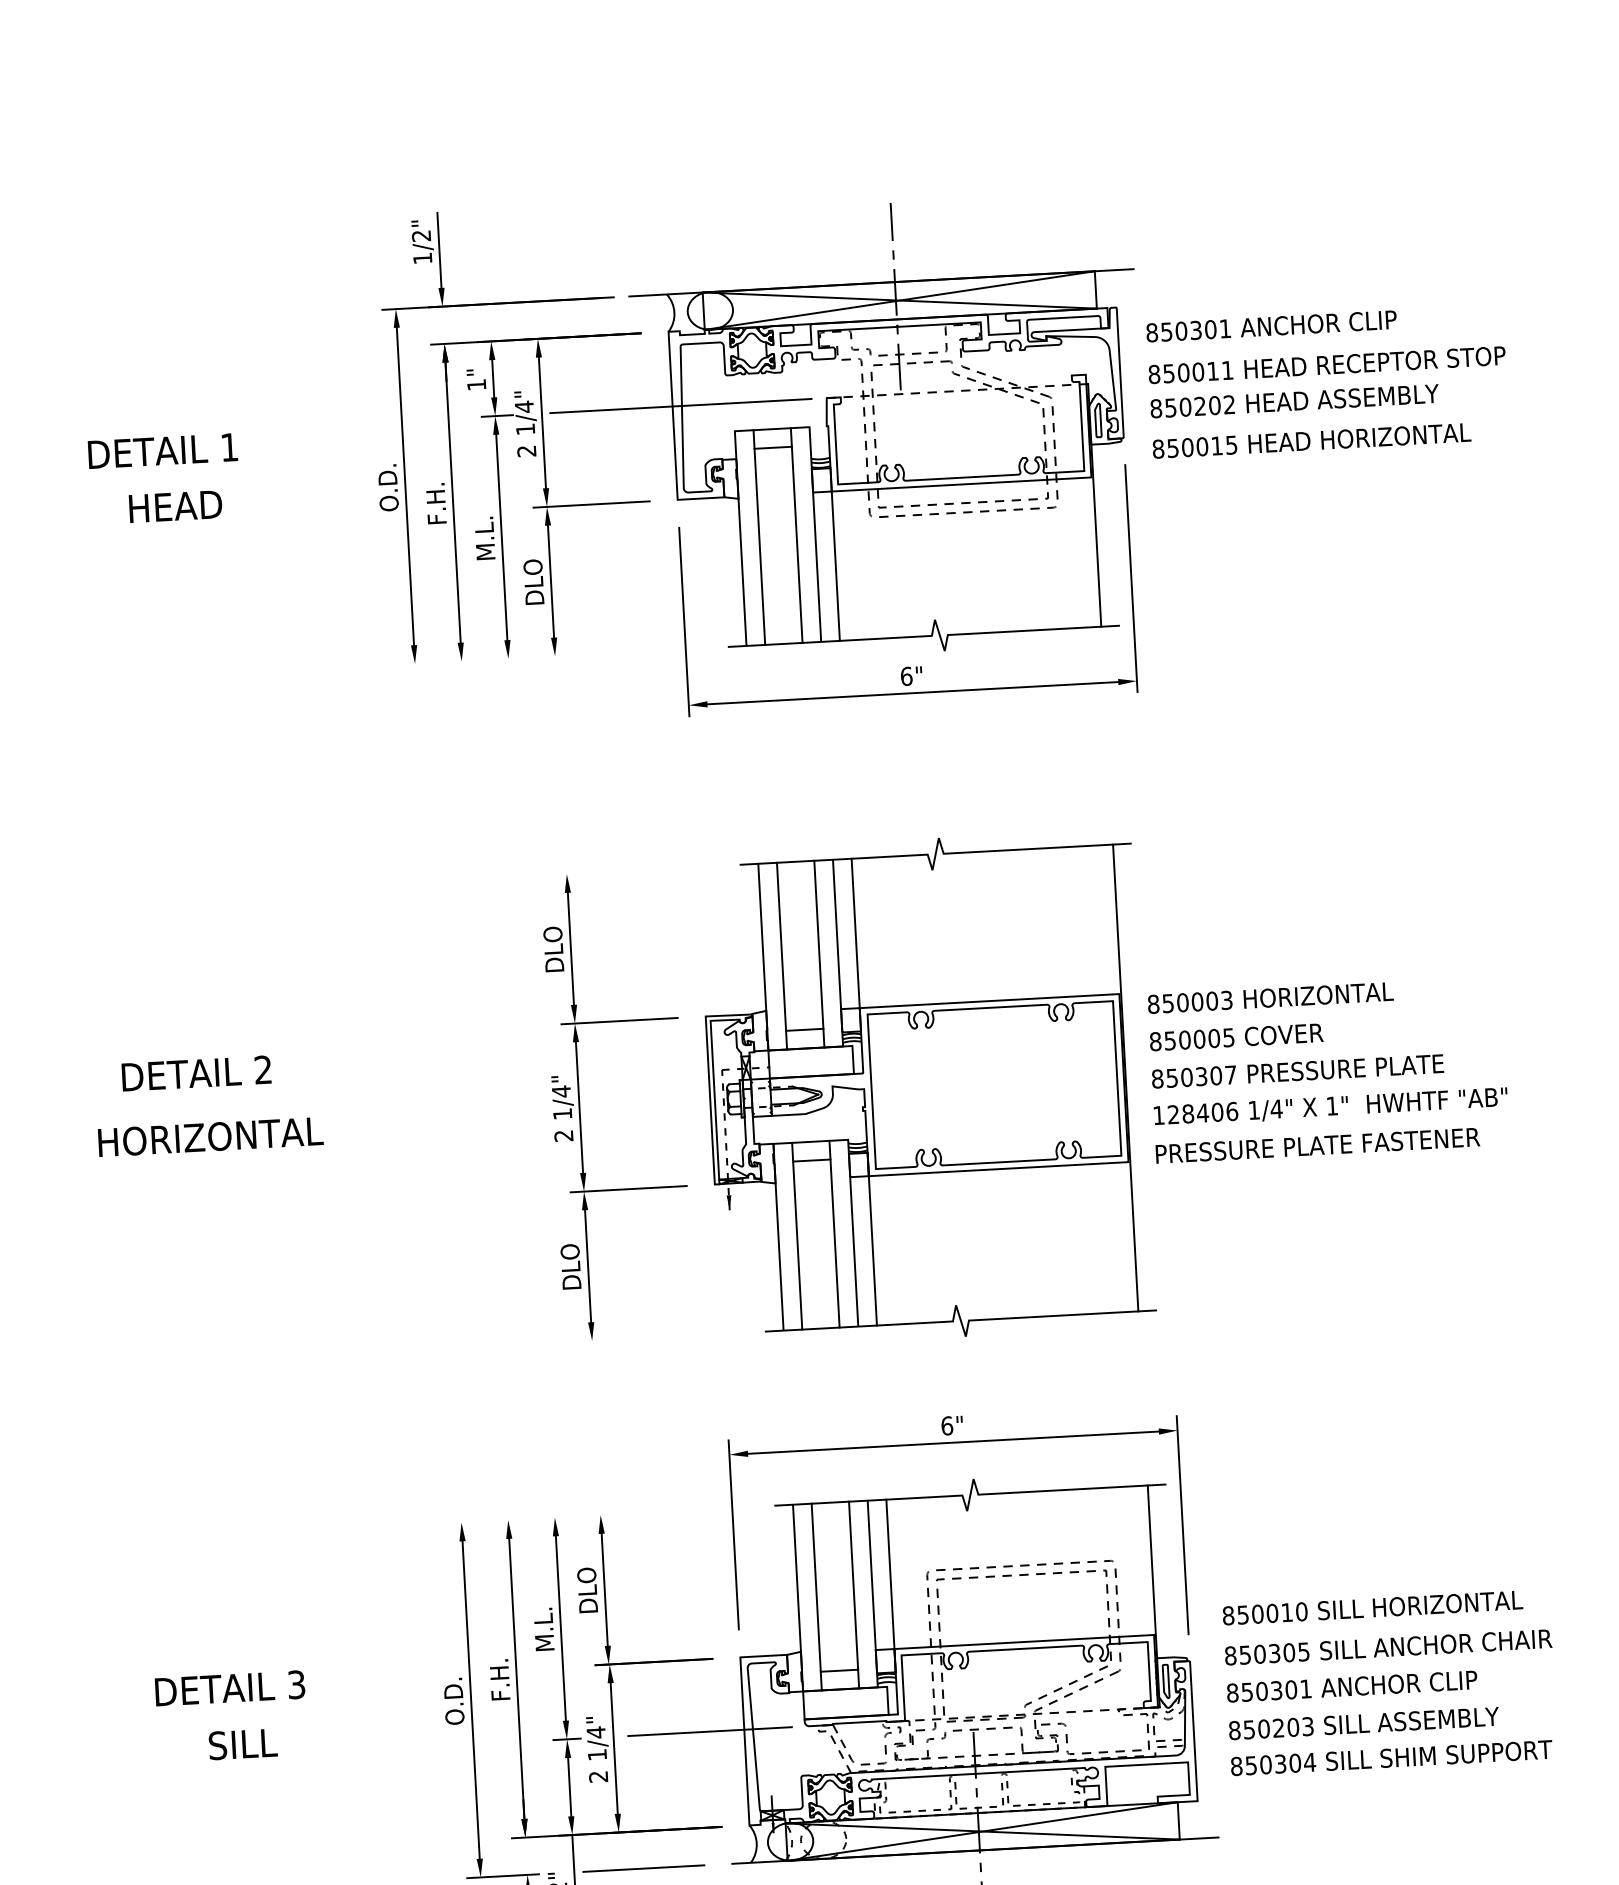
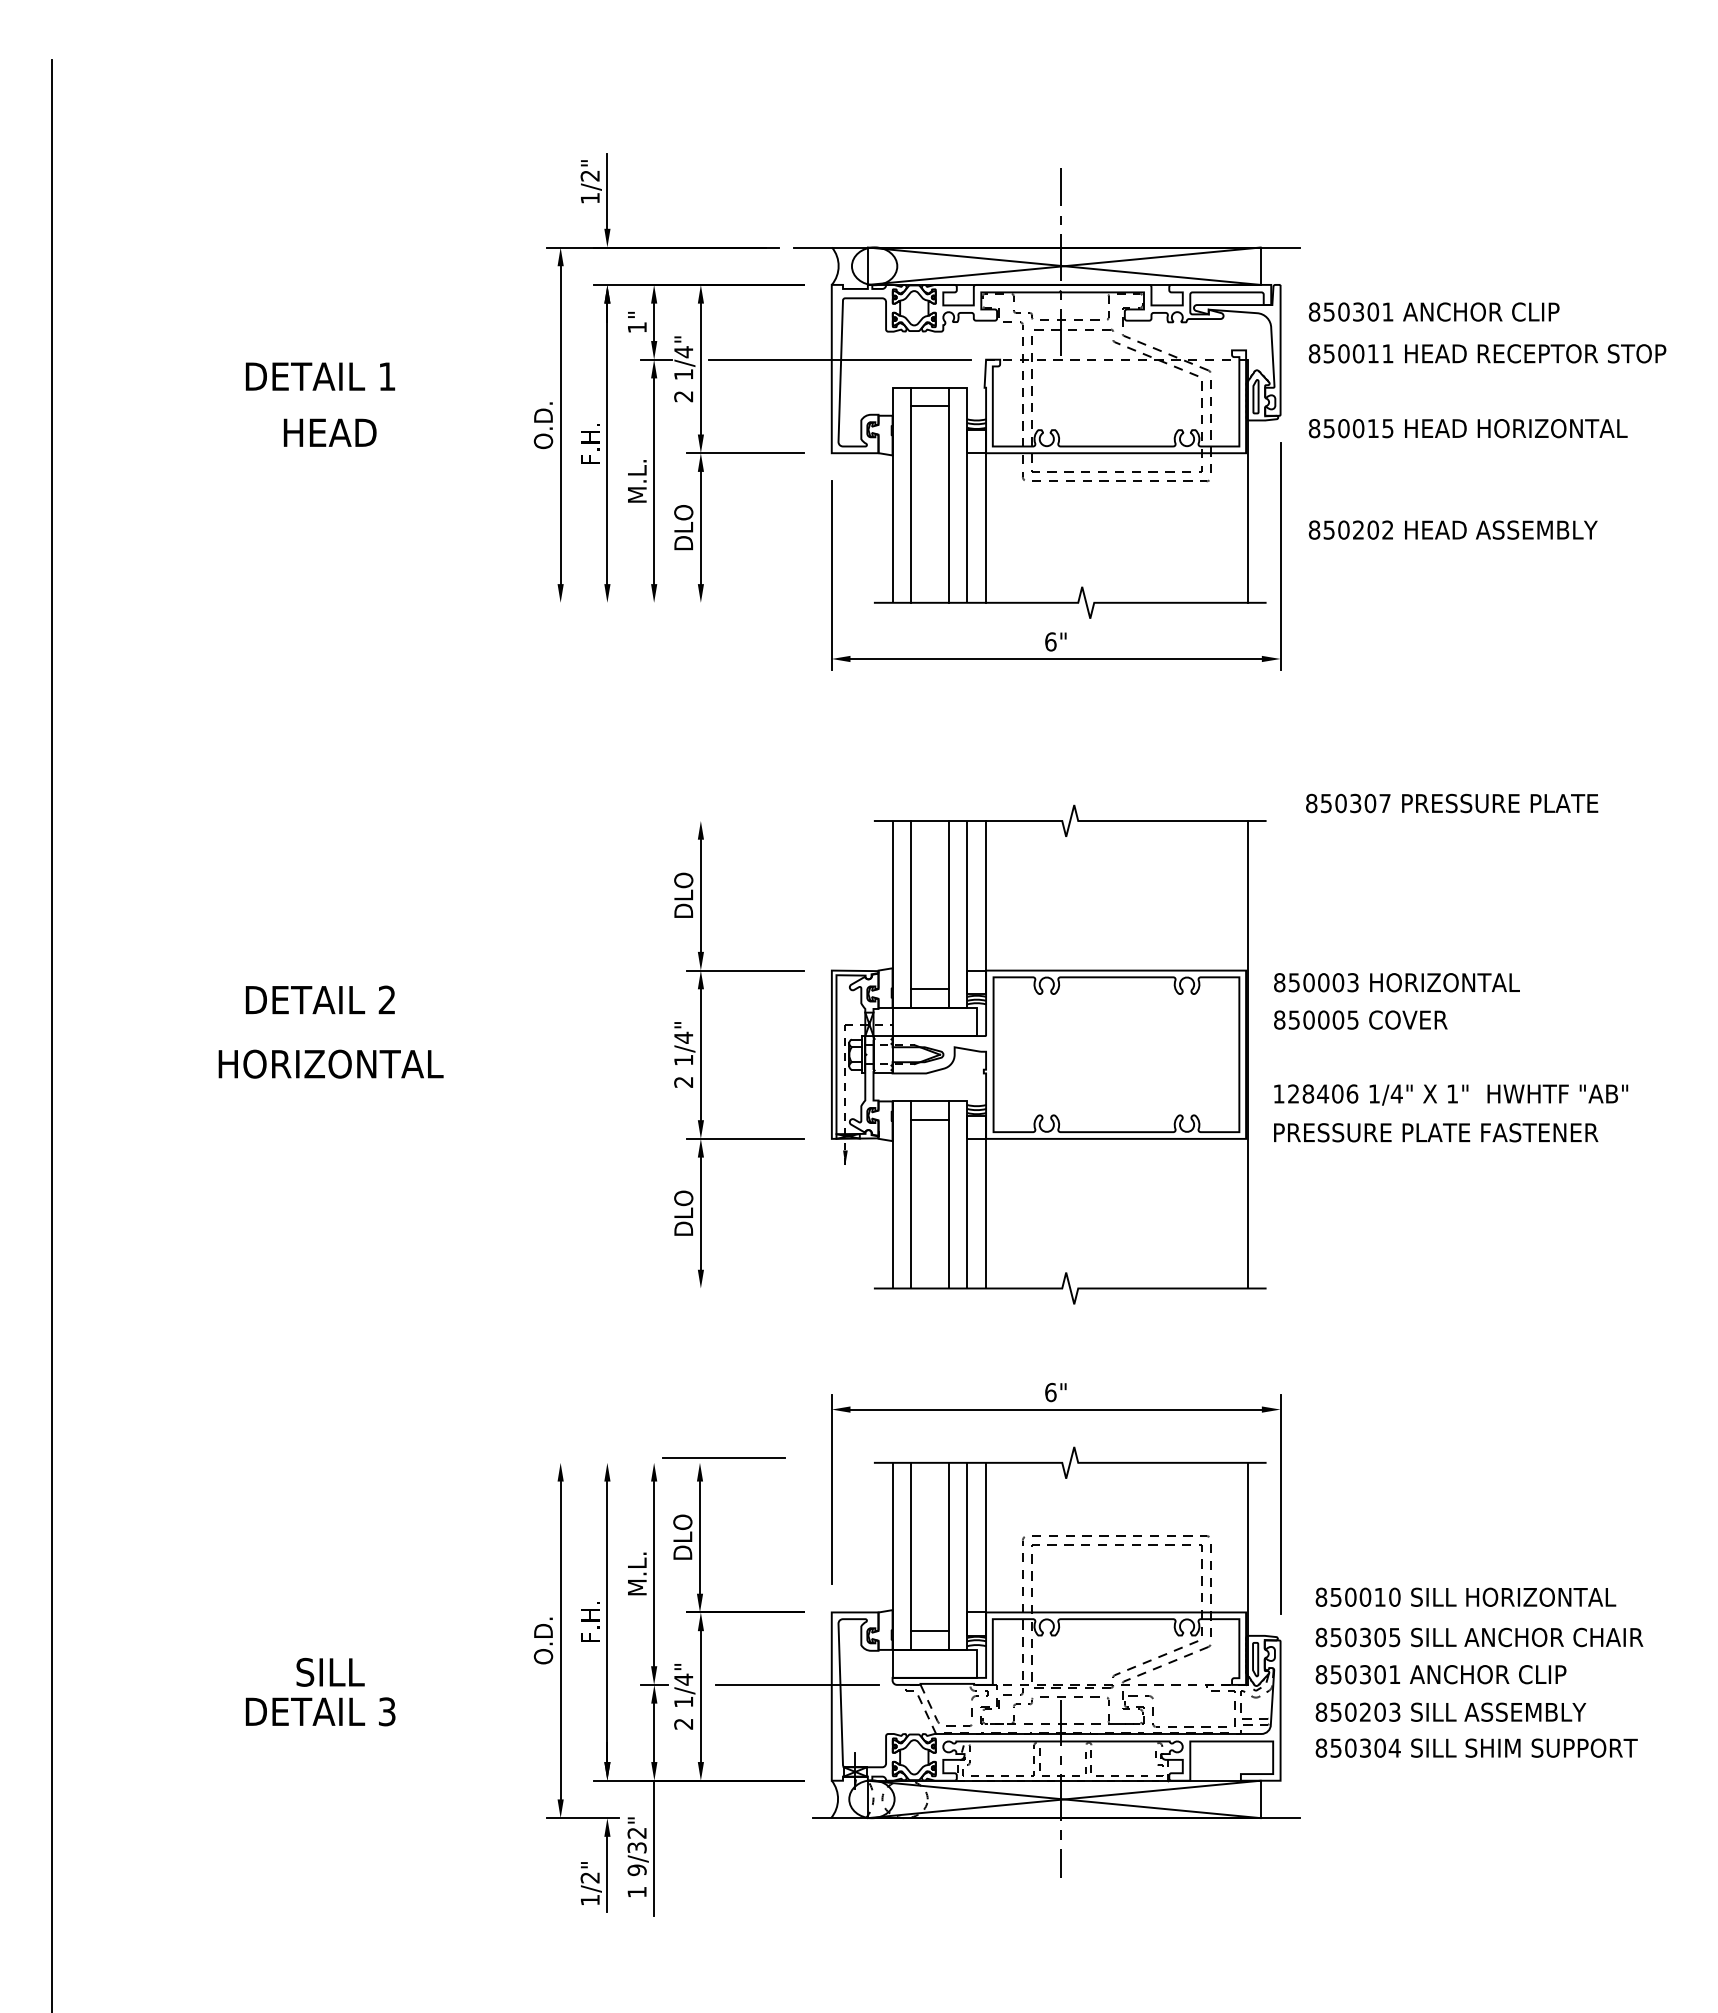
text: (1293, 400) -> (1452, 529), moved
text: (1298, 1071) -> (1452, 803), moved
text: (230, 1688) -> (320, 1711), moved
line: (643, 1867) -> (723, 1457), moved

